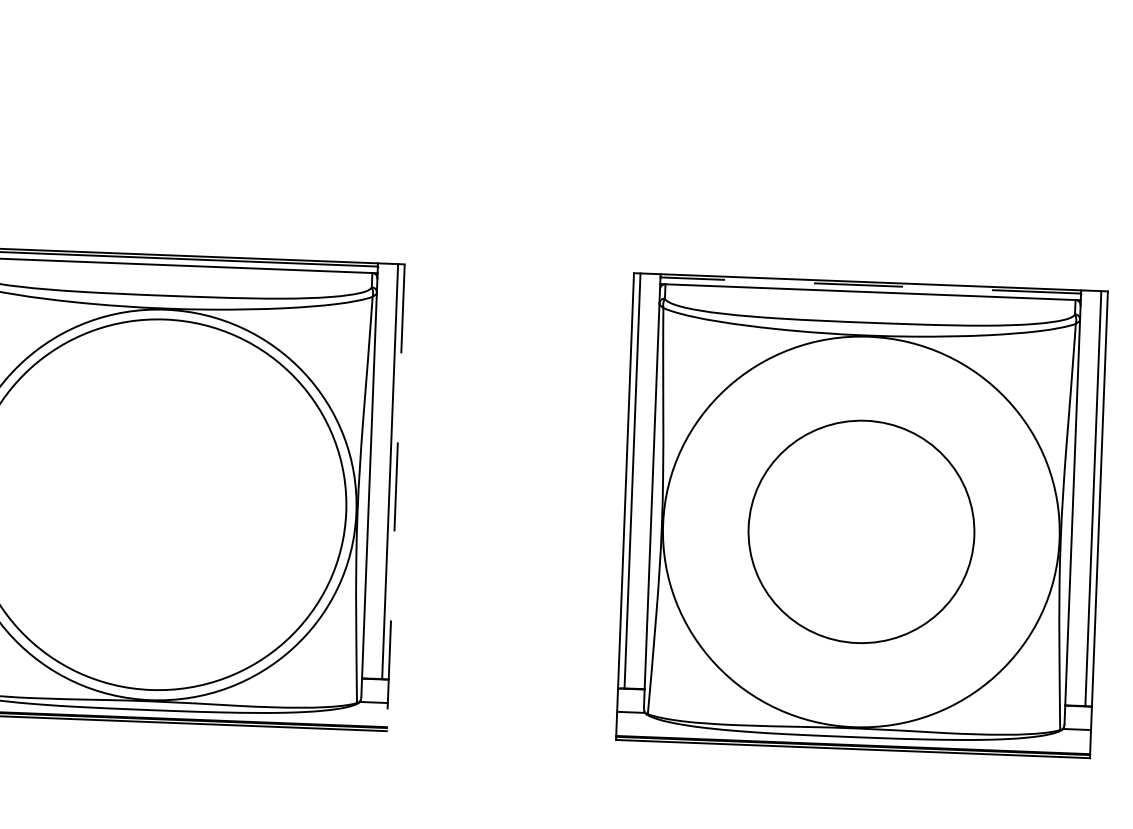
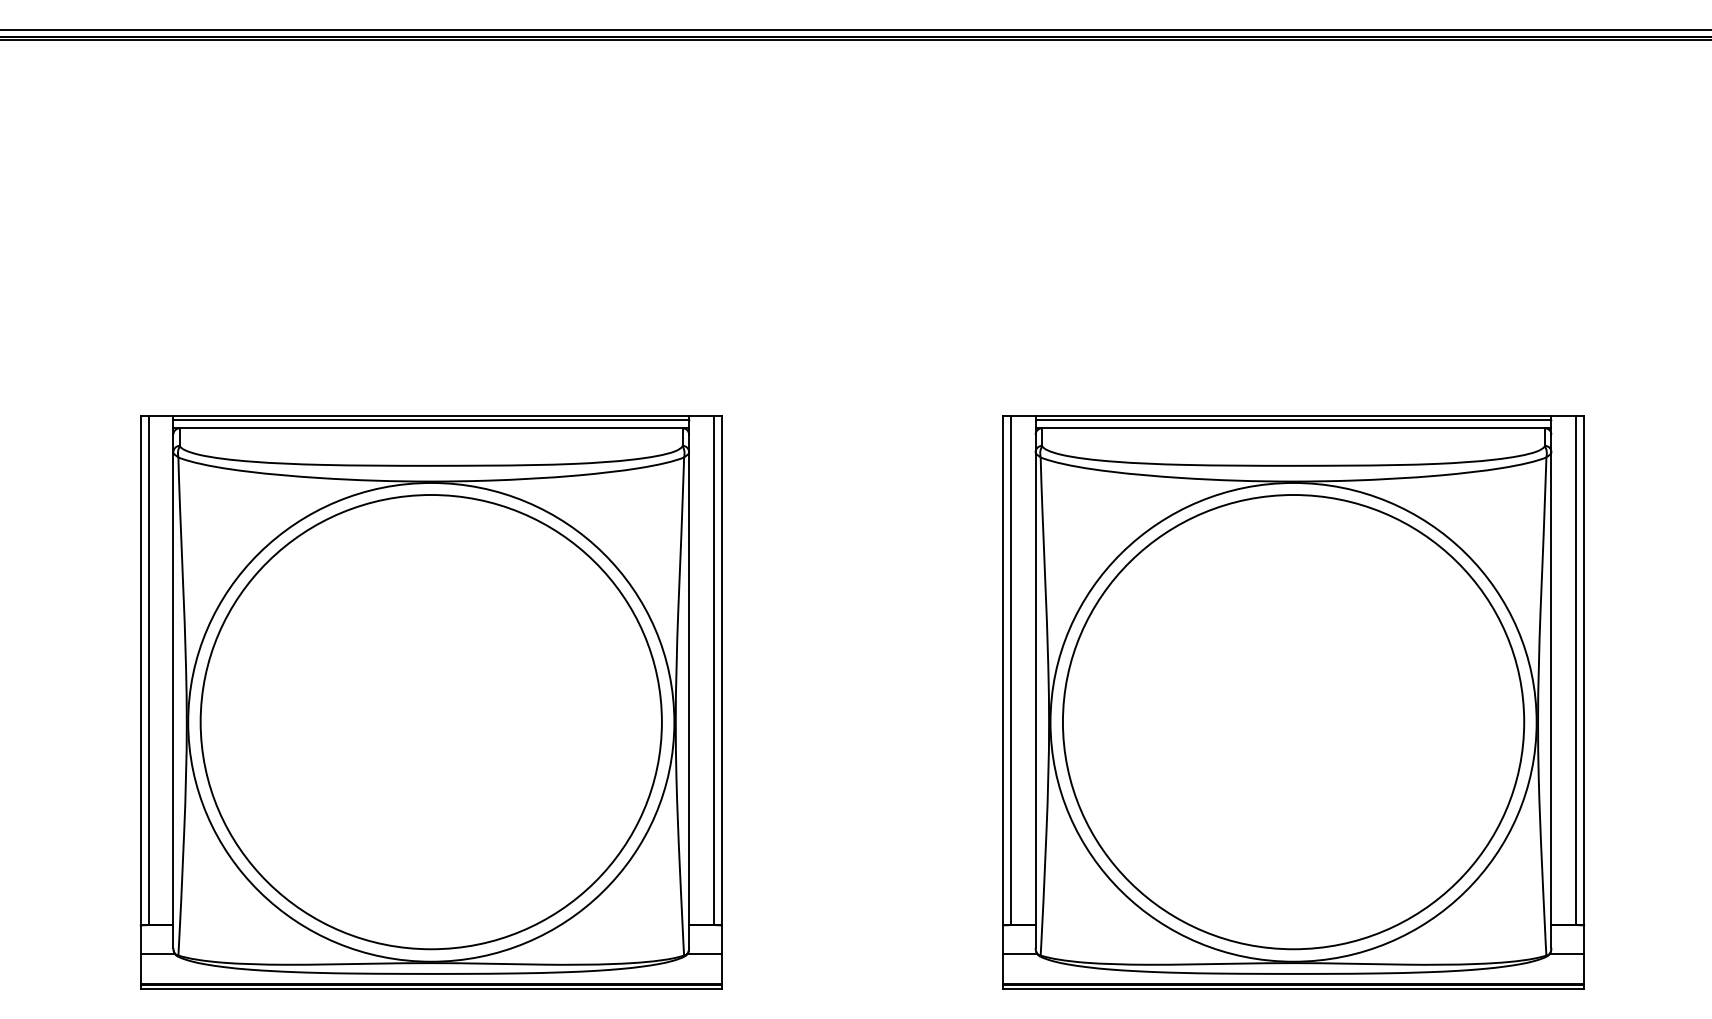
line: (870, 285) -> (1293, 420), dashed -> solid
line: (395, 497) -> (721, 702), dashed -> solid
part: (861, 532) -> (1293, 722), size x1.67

